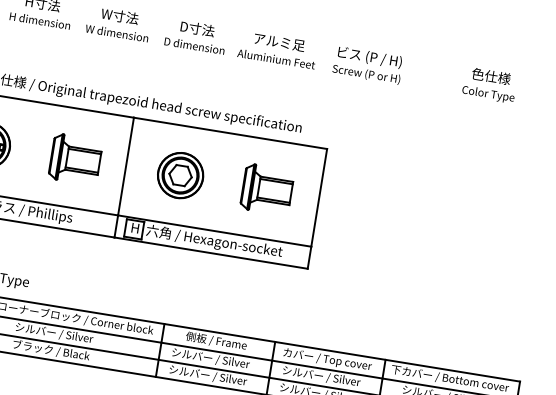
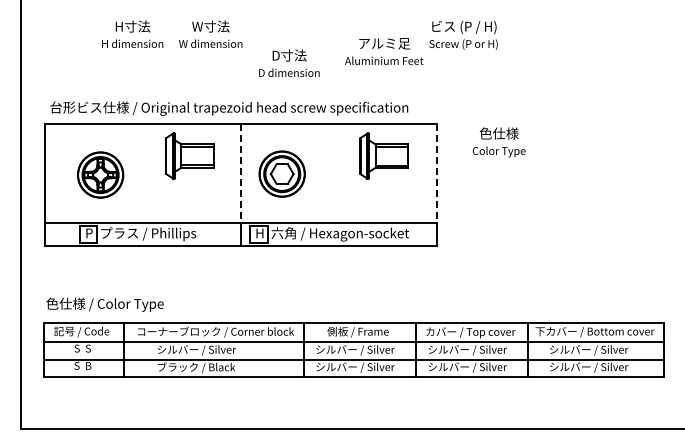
text: (196, 35) -> (289, 62), moved
text: (278, 50) -> (384, 51), moved
text: (489, 85) -> (498, 142), moved
part: (75, 158) -> (189, 155), moved
line: (125, 166) -> (240, 173), solid -> dashed
part: (179, 174) -> (281, 173), moved
part: (266, 188) -> (383, 155), moved
line: (319, 197) -> (436, 173), solid -> dashed

